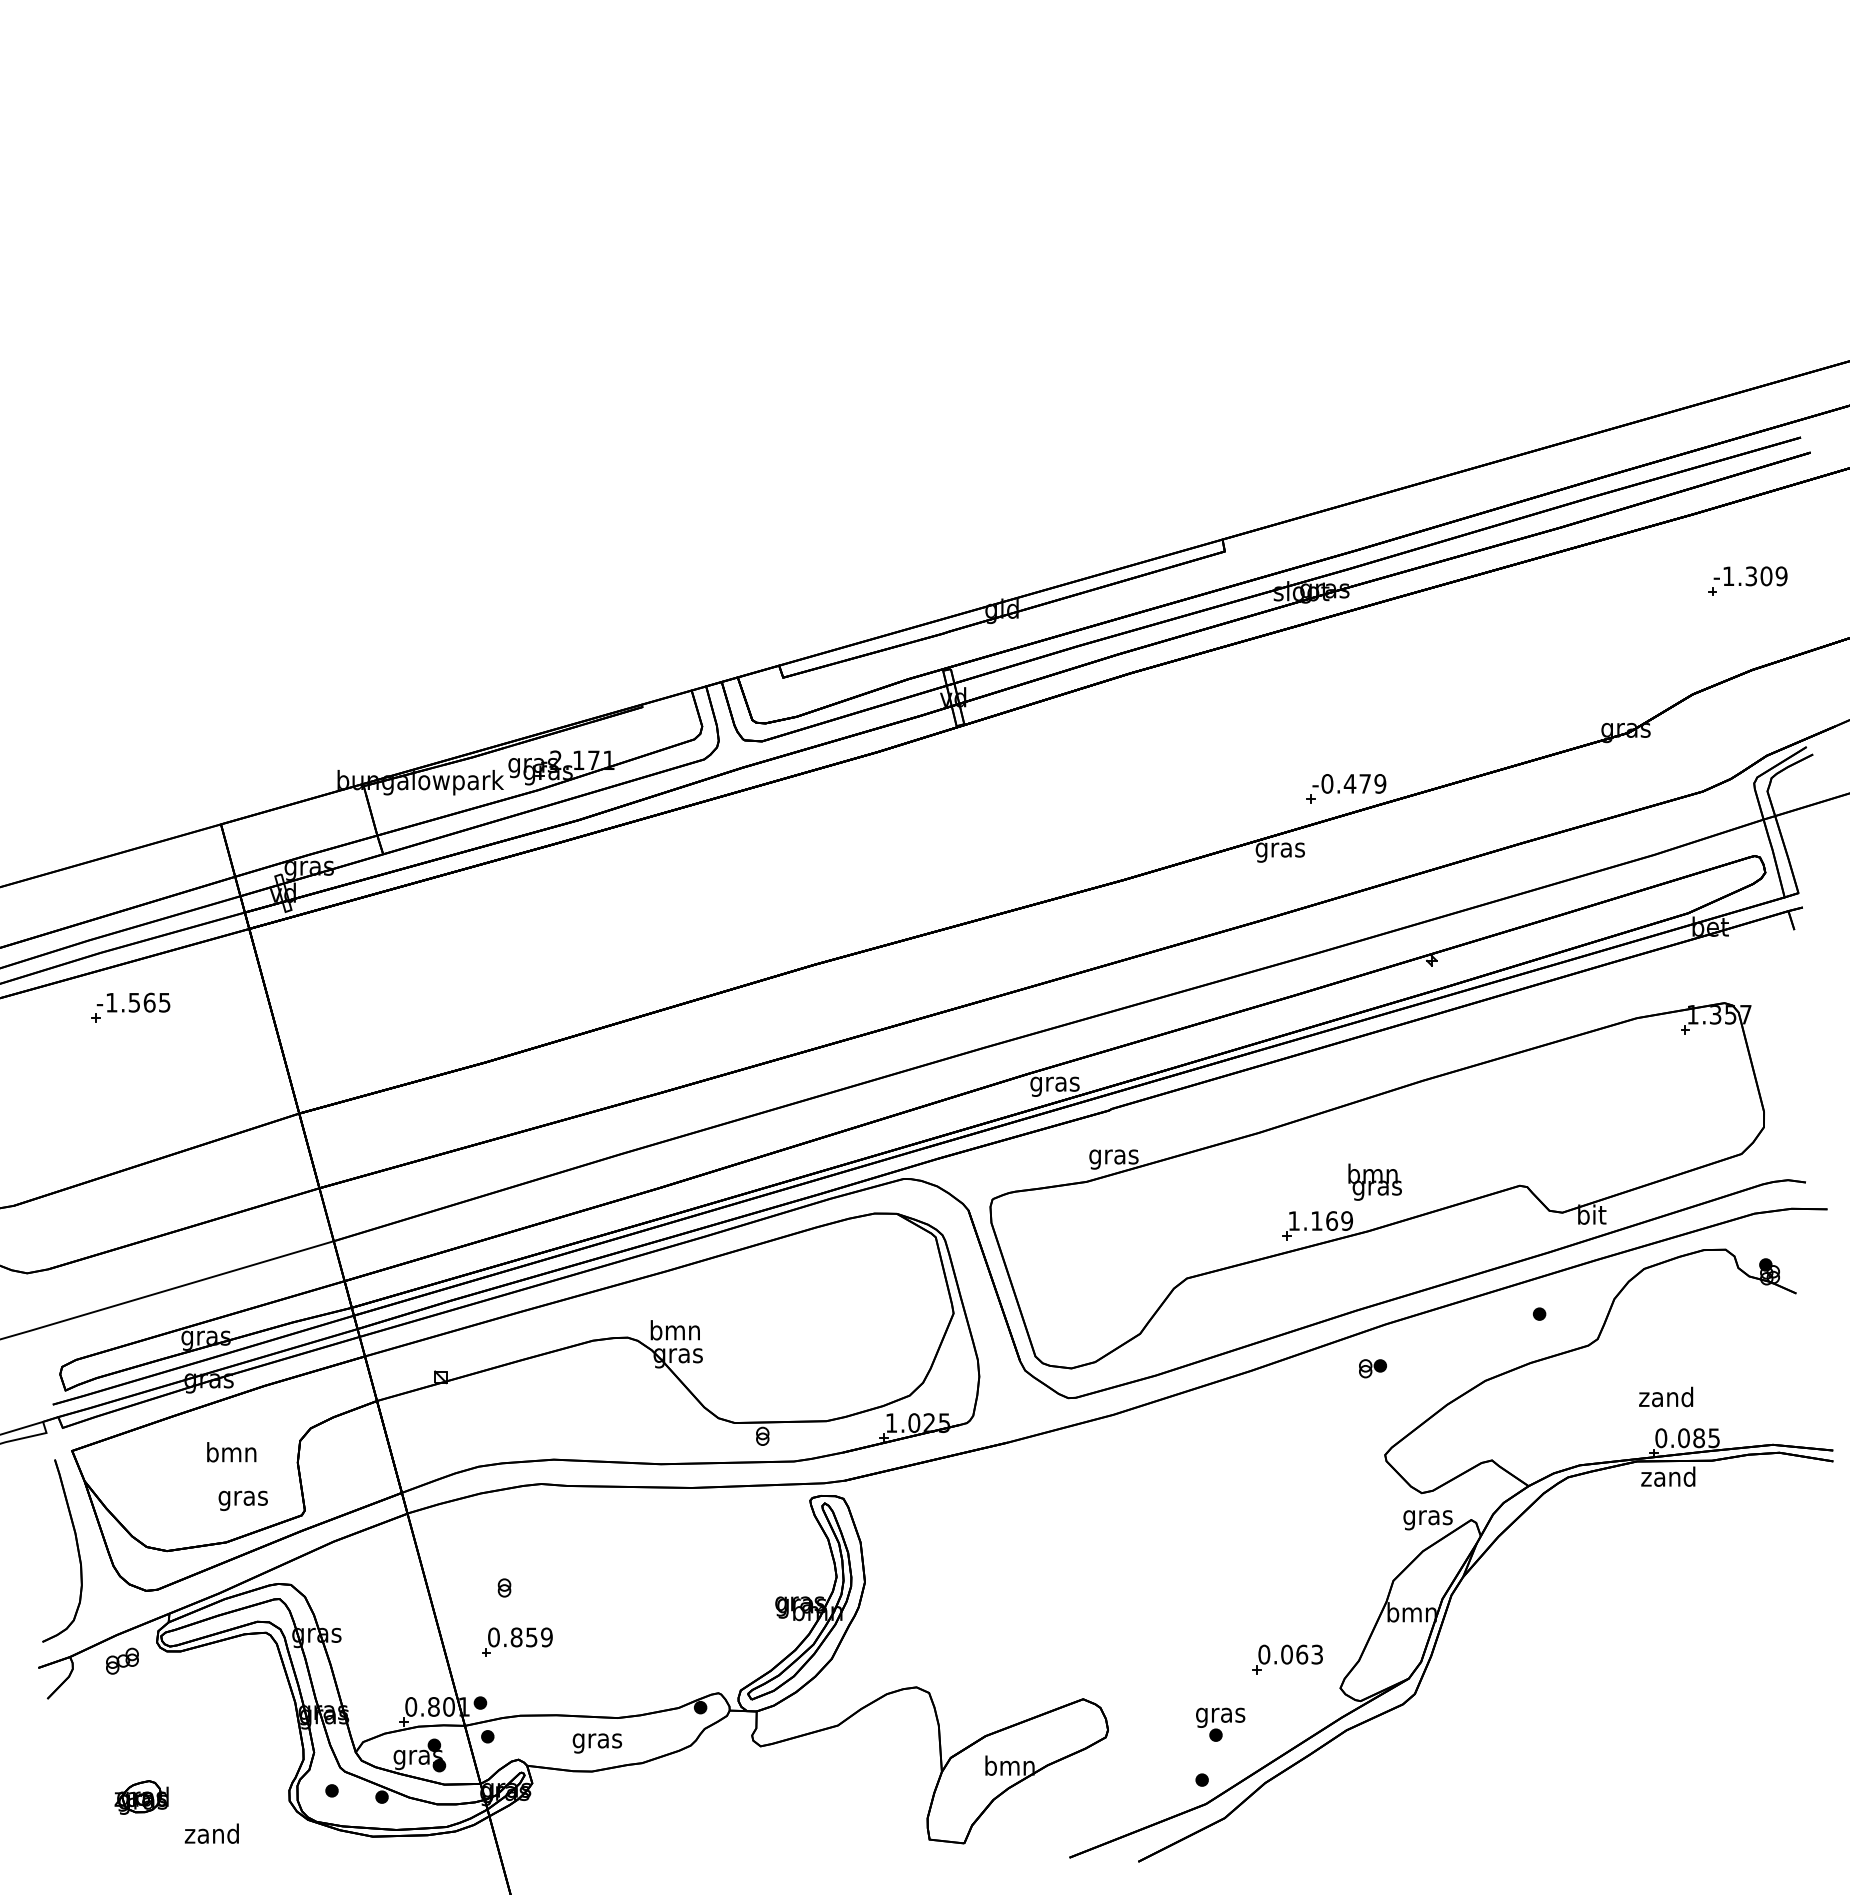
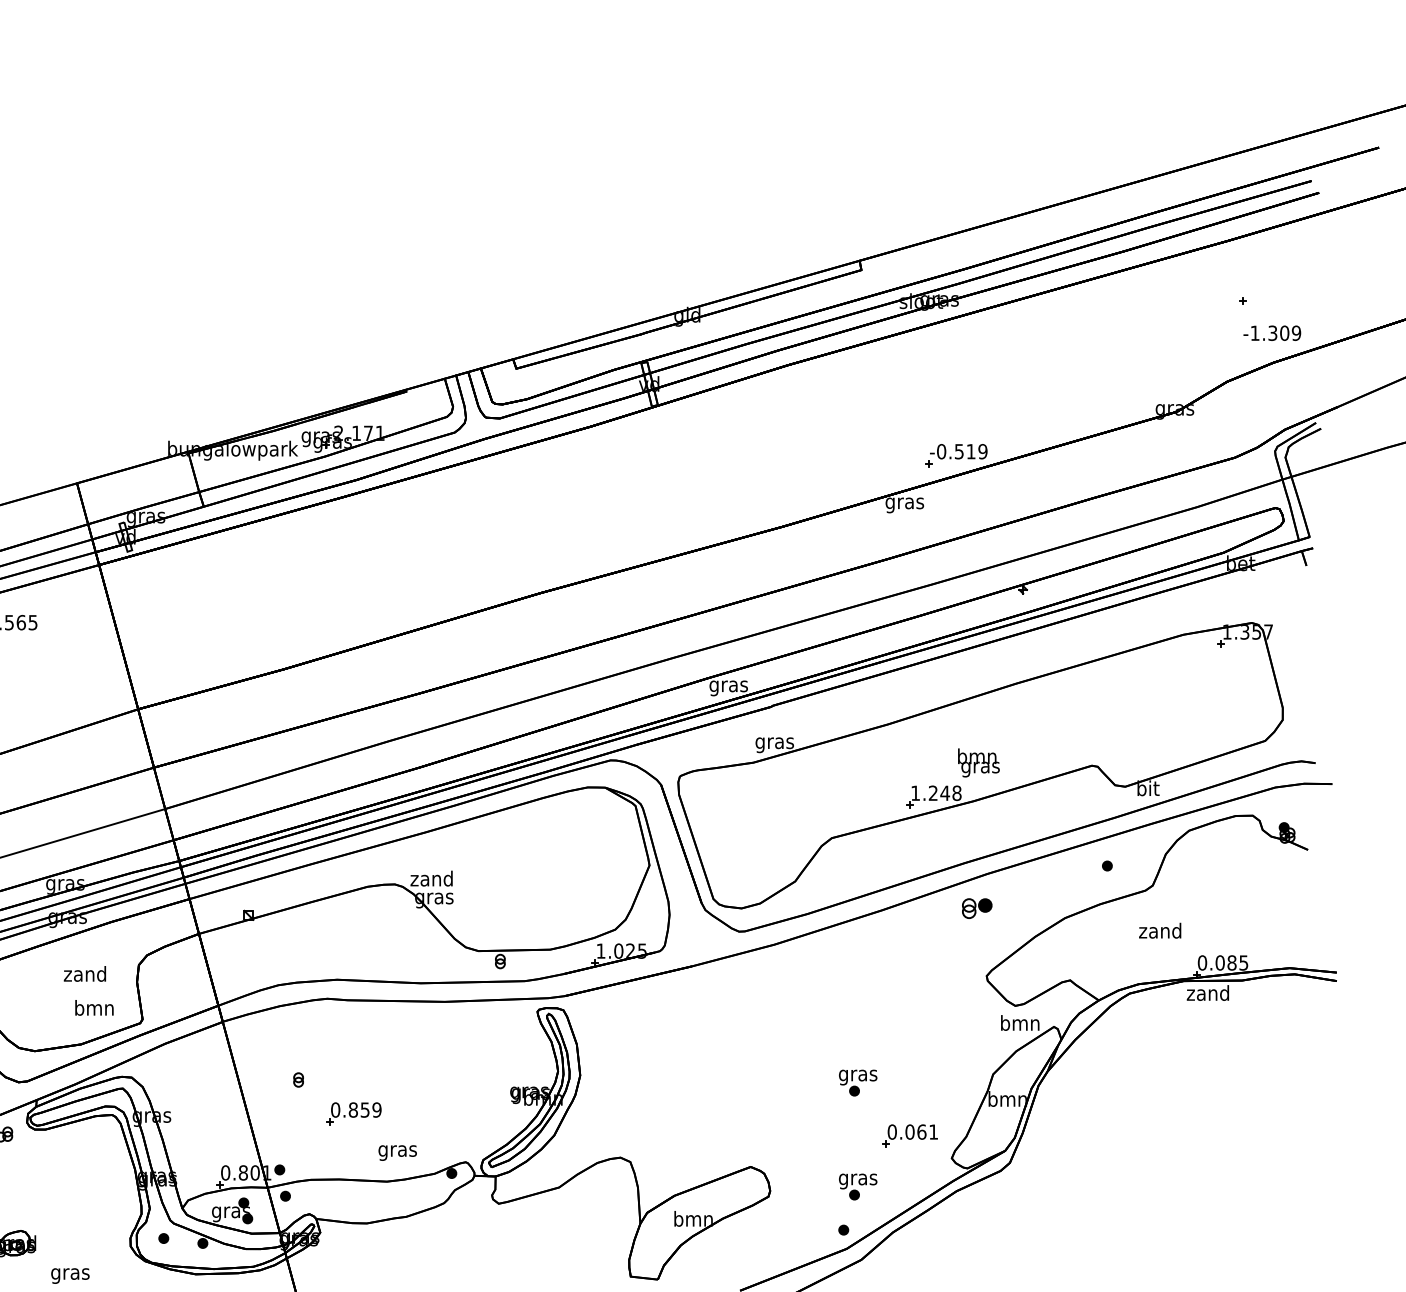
text: (1750, 576) -> (1272, 333), moved
text: (1356, 783) -> (964, 451), -0.479 -> -0.519
text: (1332, 1220) -> (945, 792), 1.169 -> 1.248
text: (674, 1330) -> (431, 878), bmn -> zand
part: (1372, 1368) -> (976, 908), size x1.4
text: (1666, 1396) -> (1160, 930), moved
text: (231, 1452) -> (85, 974), bmn -> zand
text: (242, 1498) -> (93, 1010), gras -> bmn
text: (1427, 1517) -> (1019, 1024), gras -> bmn
part: (1220, 1591) -> (858, 1082), added
part: (517, 1641) -> (354, 1113), moved
text: (1316, 1654) -> (933, 1131), 0.063 -> 0.061
text: (596, 1743) -> (397, 1153), moved
text: (211, 1835) -> (69, 1273), zand -> gras

